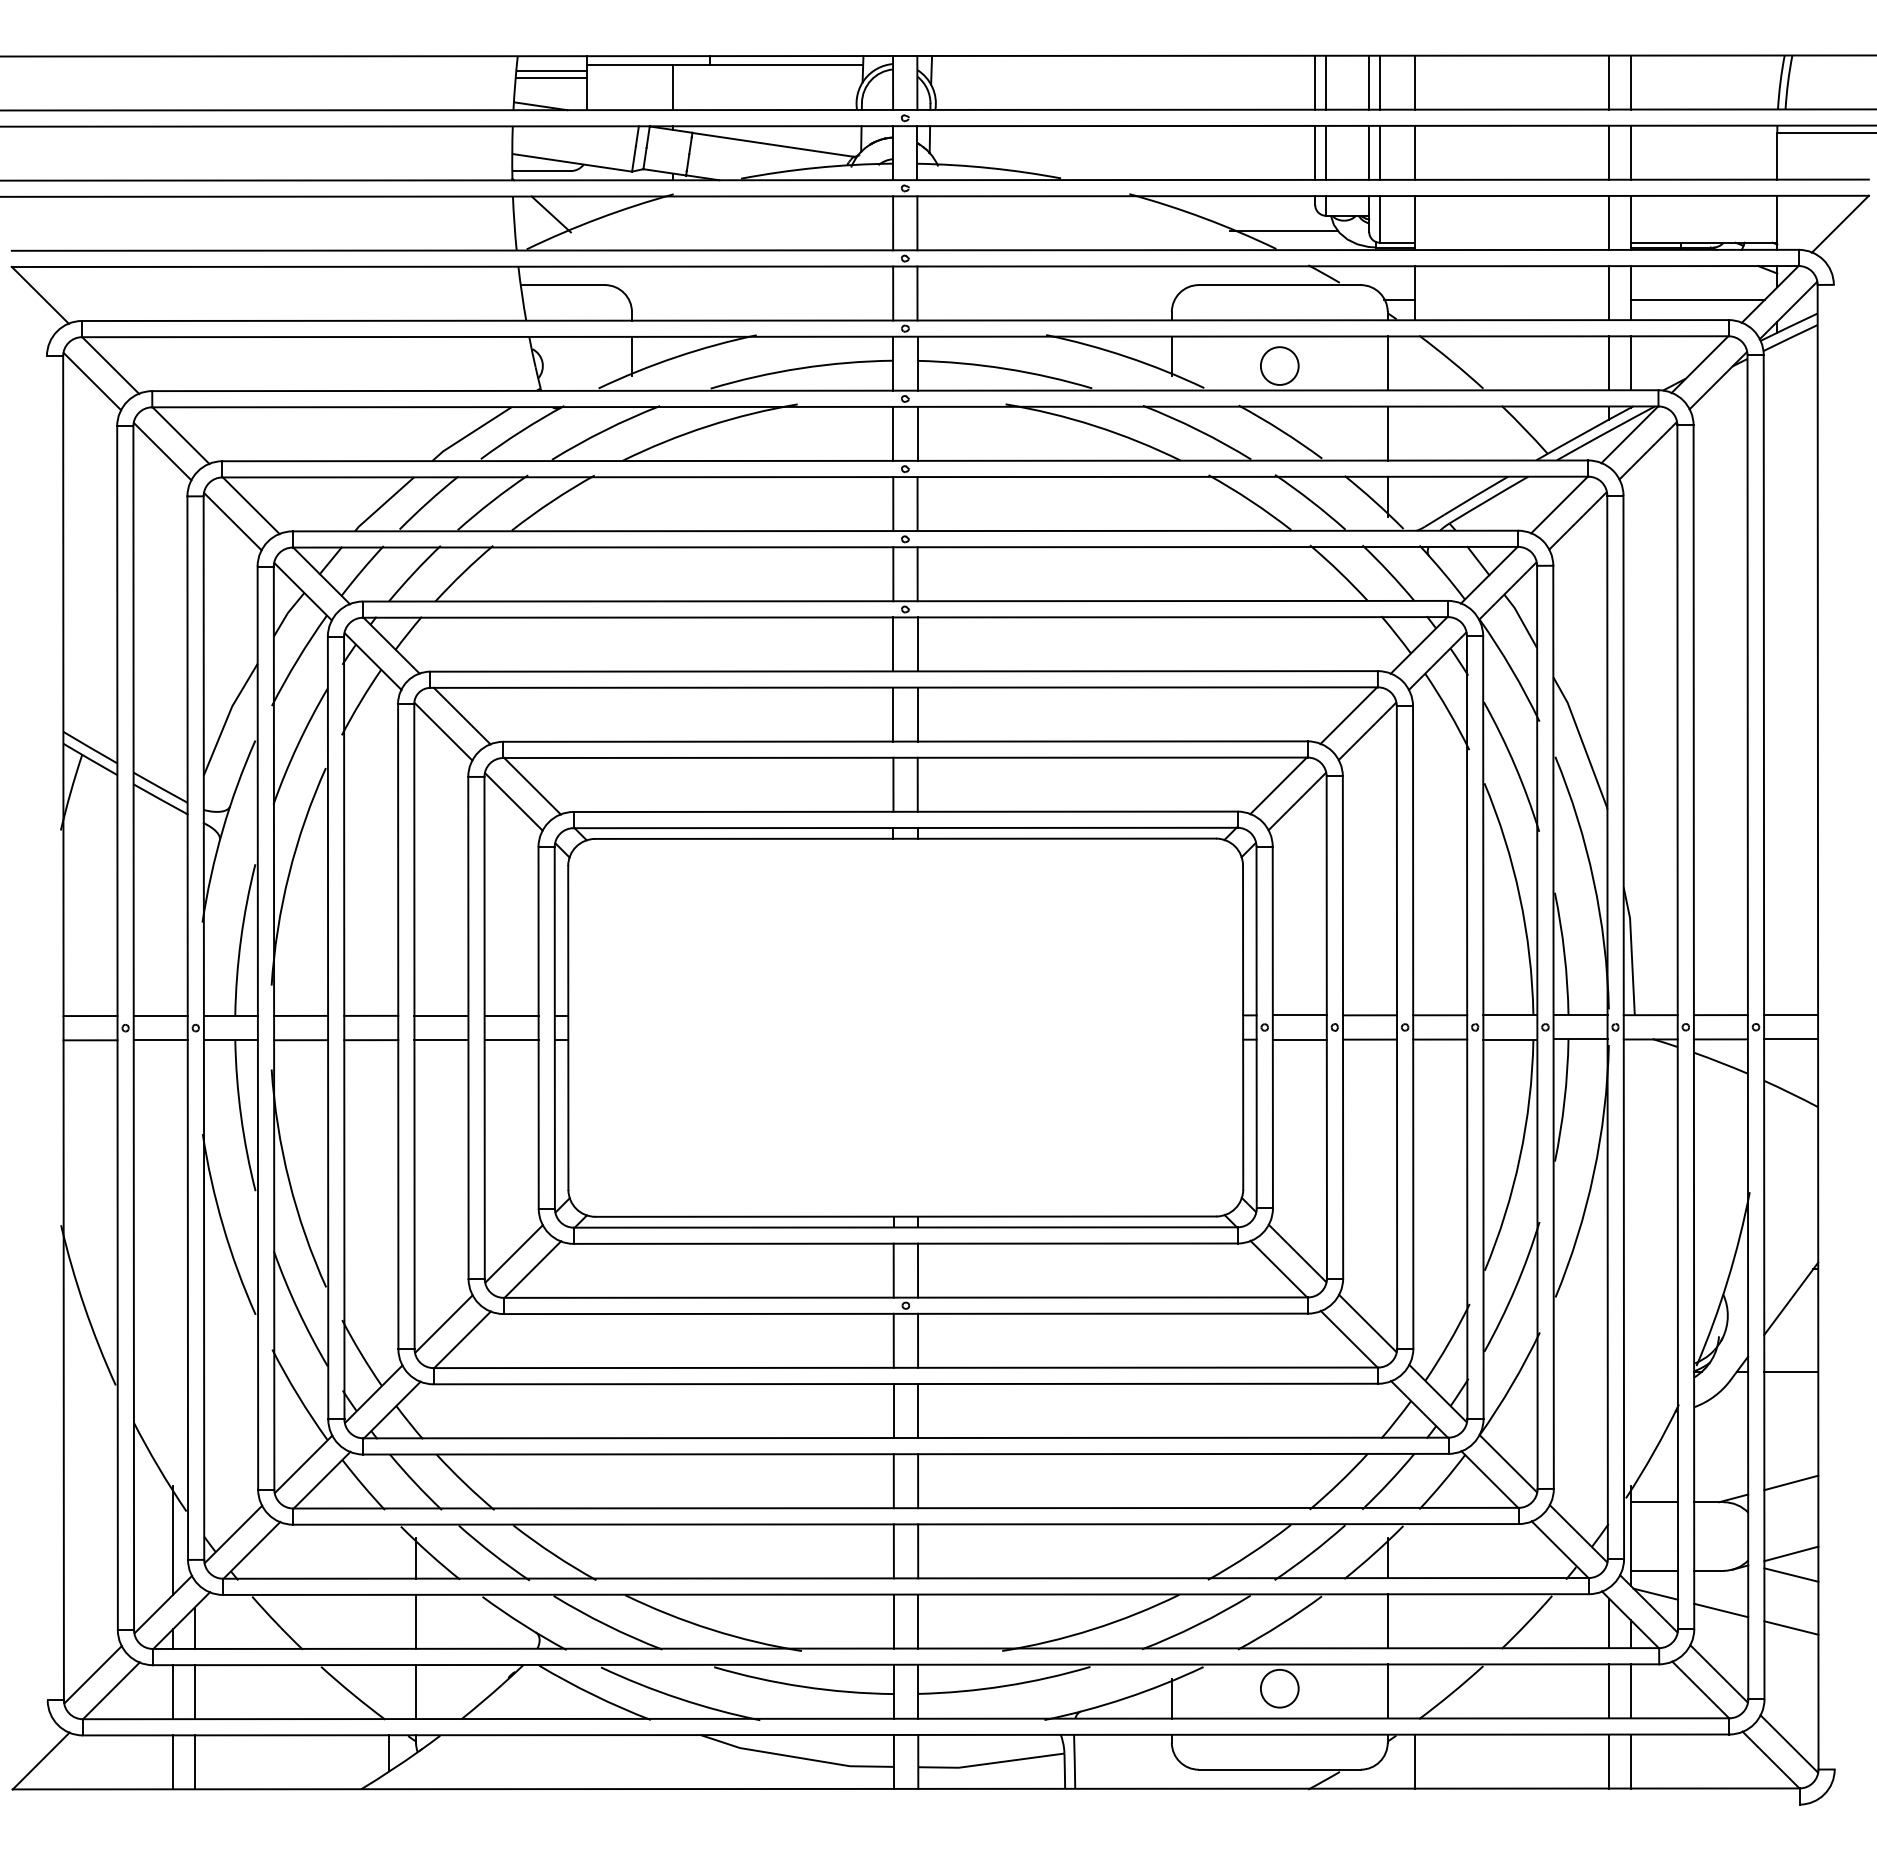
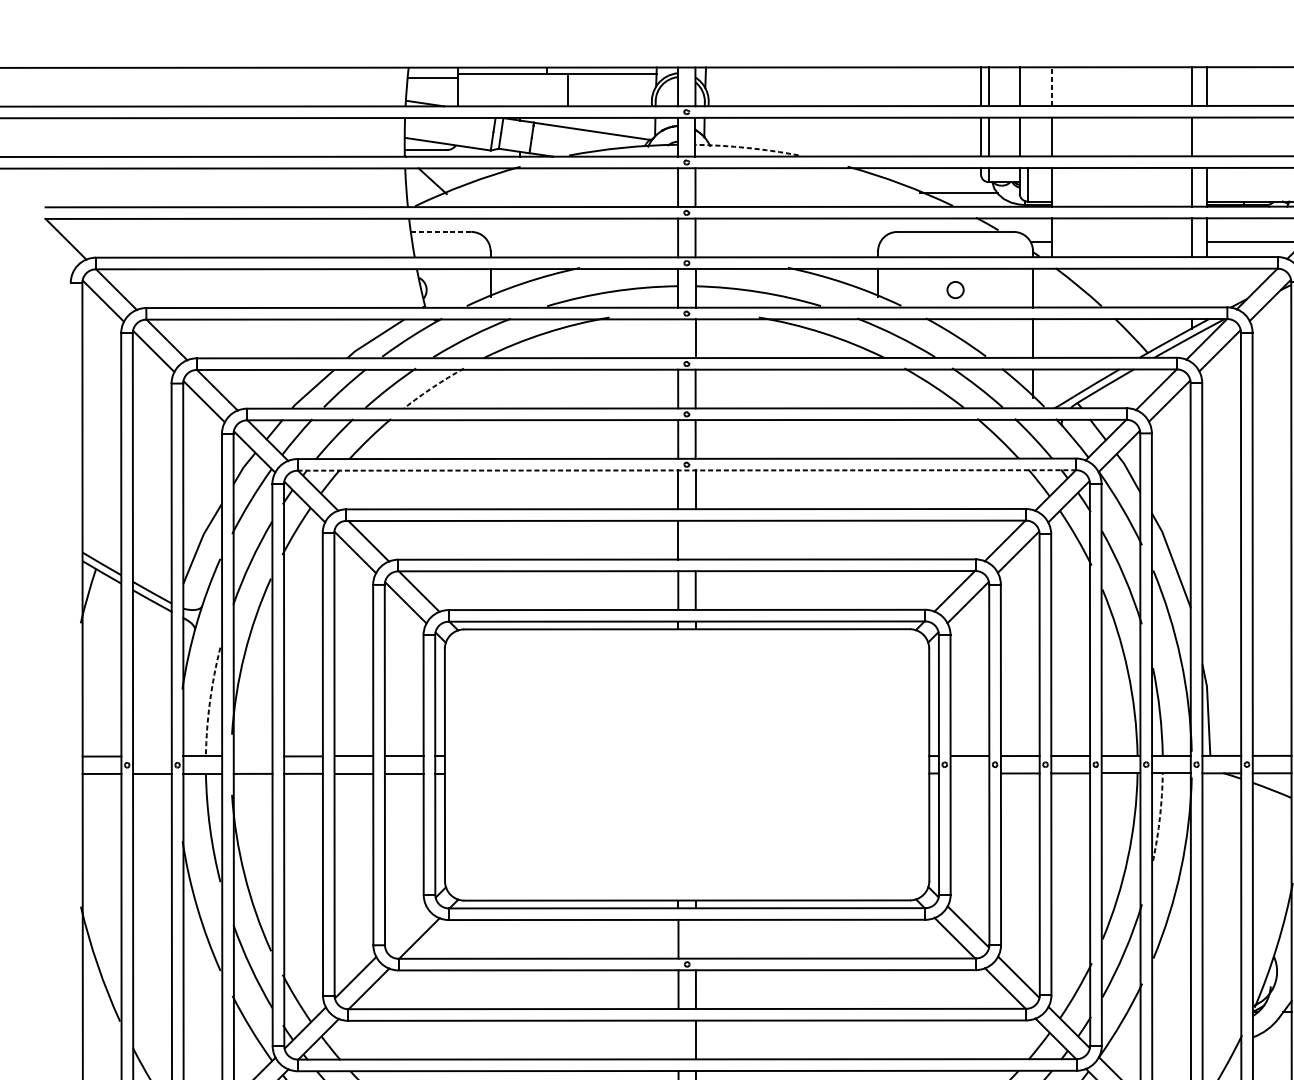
line: (551, 78) -> (432, 83), removed
line: (1379, 82) -> (1027, 86), removed
line: (1414, 82) -> (1052, 86), solid -> dashed
line: (673, 87) -> (568, 90), moved
line: (1379, 152) -> (1027, 136), removed
line: (1630, 152) -> (1207, 136), removed
arc: (989, 168) -> (747, 148), solid -> dashed
line: (563, 285) -> (441, 232), solid -> dashed
line: (1609, 363) -> (1192, 288), removed
line: (1630, 363) -> (1207, 288), removed
circle: (1279, 365) -> (955, 289), size x0.6
line: (893, 433) -> (678, 338), removed
arc: (552, 501) -> (433, 387), solid -> dashed
line: (905, 617) -> (686, 470), solid -> dashed
line: (917, 714) -> (695, 540), removed
arc: (241, 939) -> (210, 701), solid -> dashed
line: (301, 1015) -> (253, 756), removed
line: (160, 1016) -> (152, 756), removed
line: (1299, 1039) -> (969, 773), removed
arc: (1564, 1100) -> (1159, 817), solid -> dashed
line: (513, 1253) -> (405, 926), removed
line: (917, 1270) -> (695, 939), removed
line: (893, 1411) -> (678, 1040), removed

